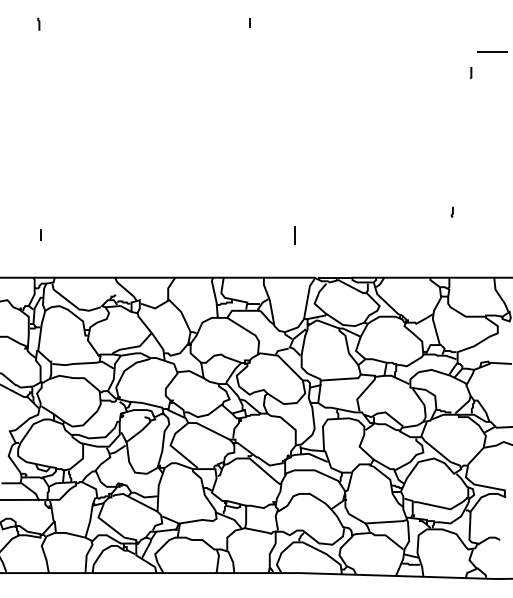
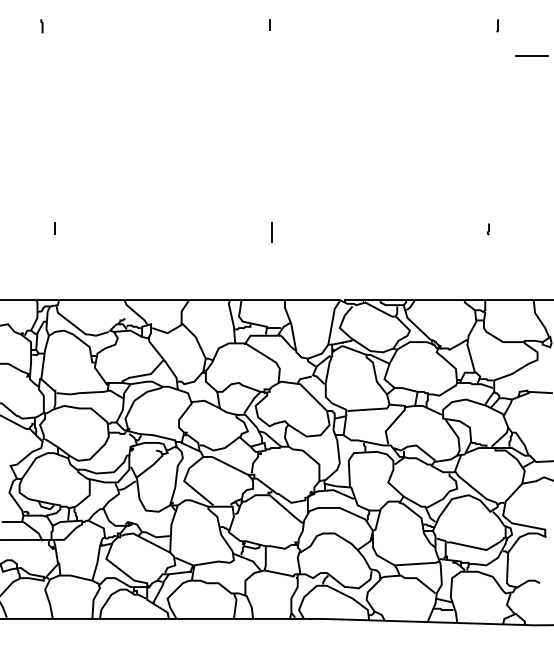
line: (470, 72) -> (497, 25), moved
line: (40, 234) -> (54, 228), moved
line: (294, 235) -> (271, 232), moved

